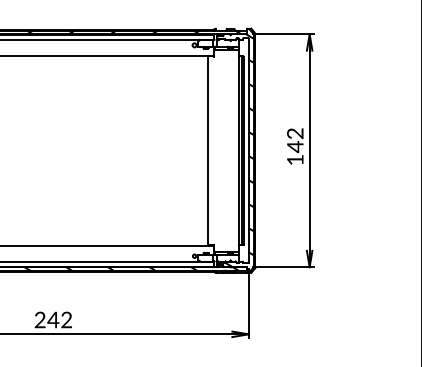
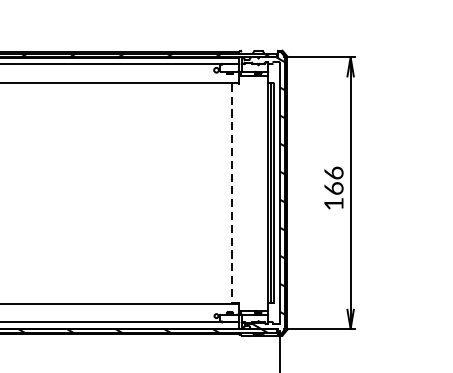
text: (295, 140) -> (334, 181), 142 -> 166
line: (207, 150) -> (231, 192), solid -> dashed

